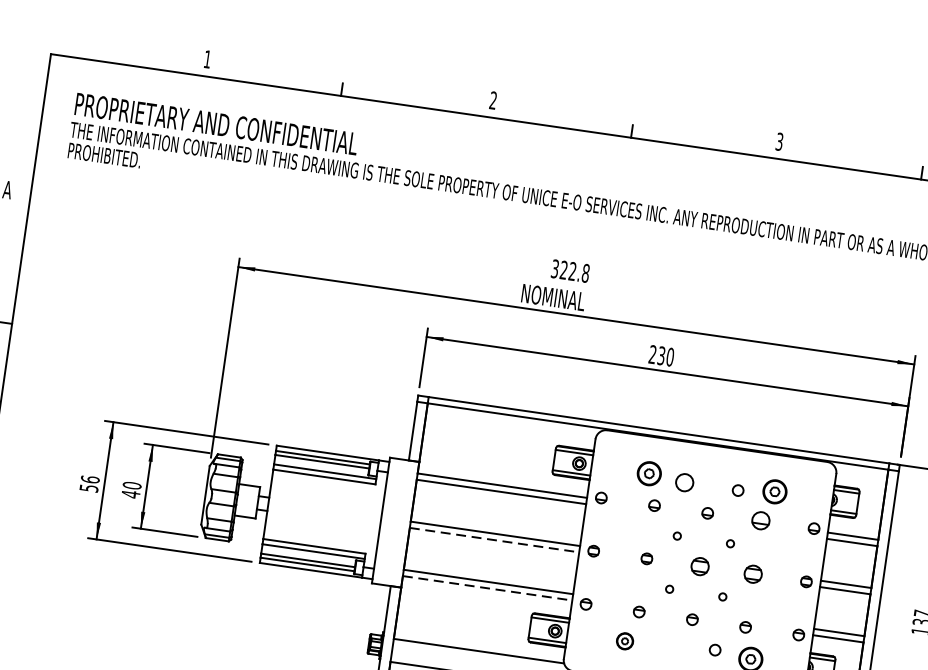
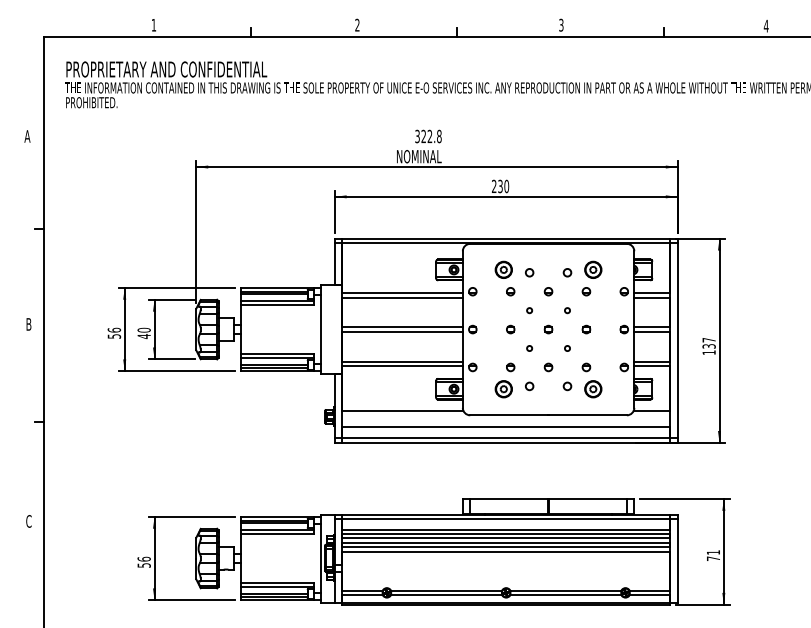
circle: (684, 482) -> (529, 272), size x0.62
part: (761, 520) -> (586, 291), size x0.62
line: (494, 539) -> (402, 331), dashed -> solid
part: (699, 566) -> (548, 329), size x0.62
part: (753, 574) -> (586, 329), size x0.62
line: (487, 588) -> (402, 366), dashed -> solid
part: (624, 641) -> (503, 389), size x1.43
circle: (661, 642) -> (529, 386), added

